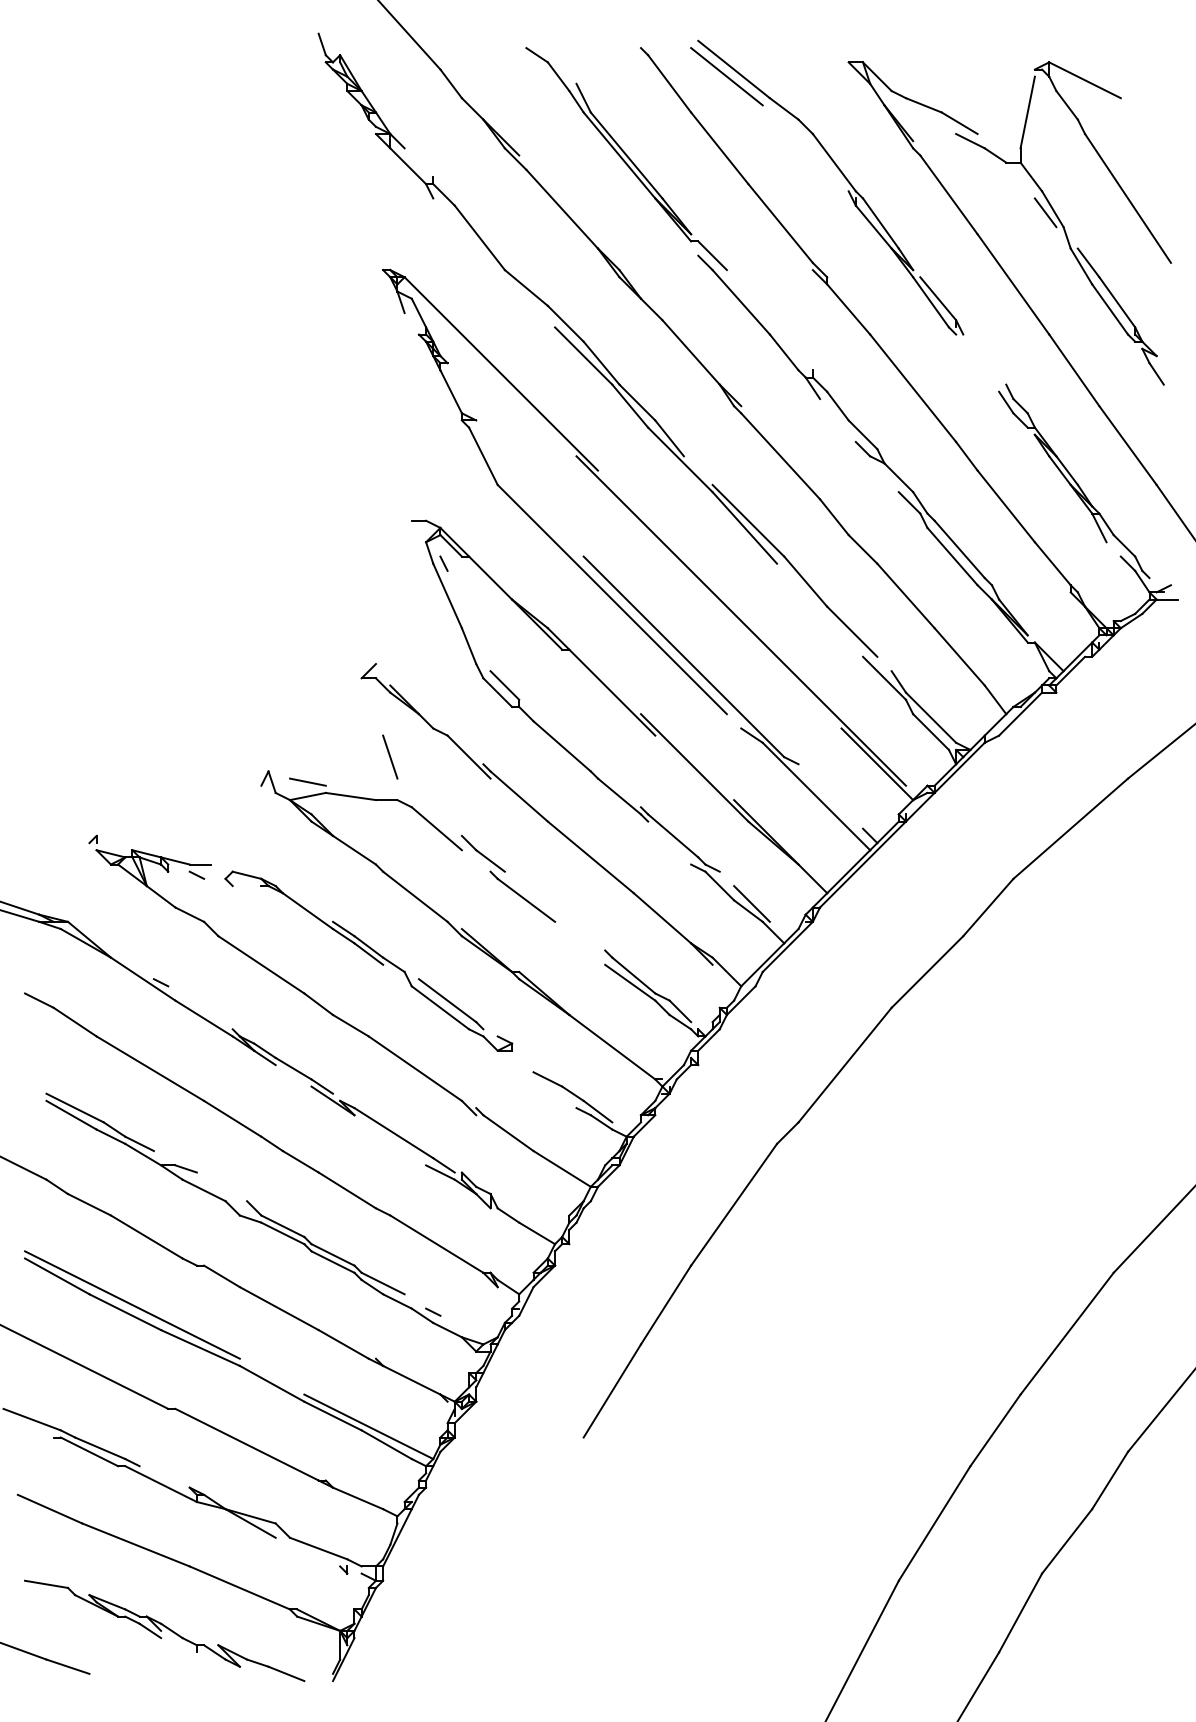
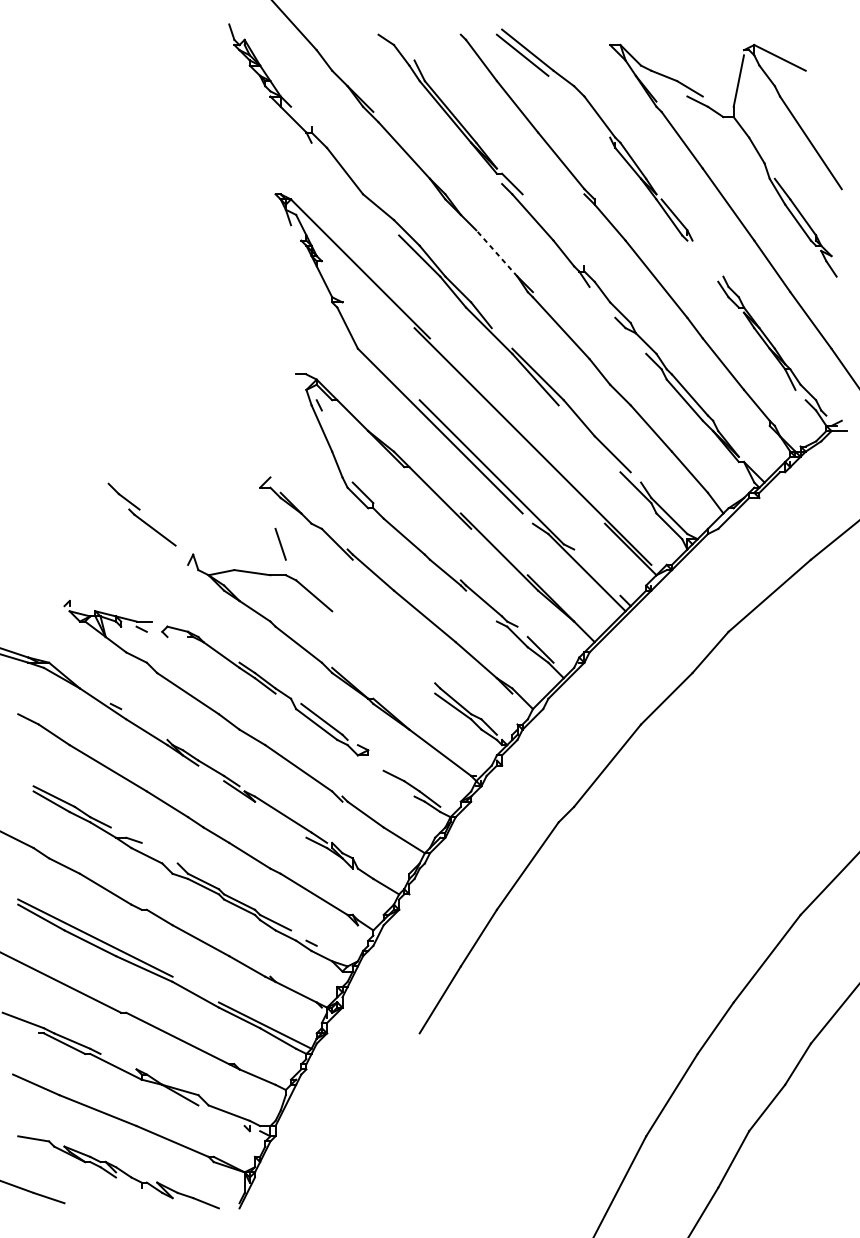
line: (1045, 212) -> (751, 152), removed
line: (690, 352) -> (496, 253), solid -> dashed
line: (307, 781) -> (221, 561), removed
part: (508, 878) -> (142, 514), moved

